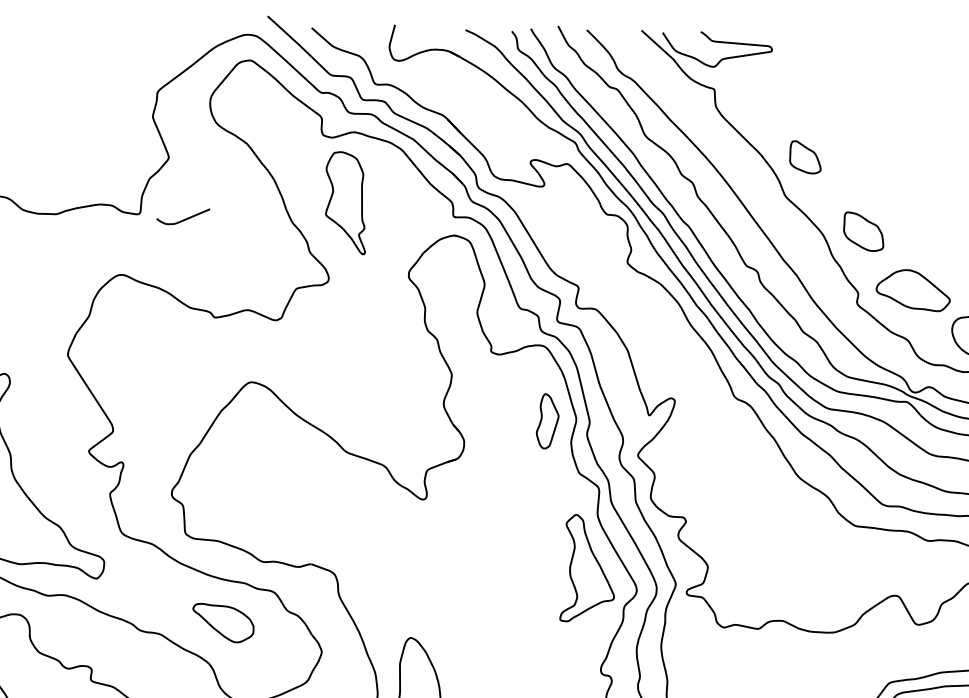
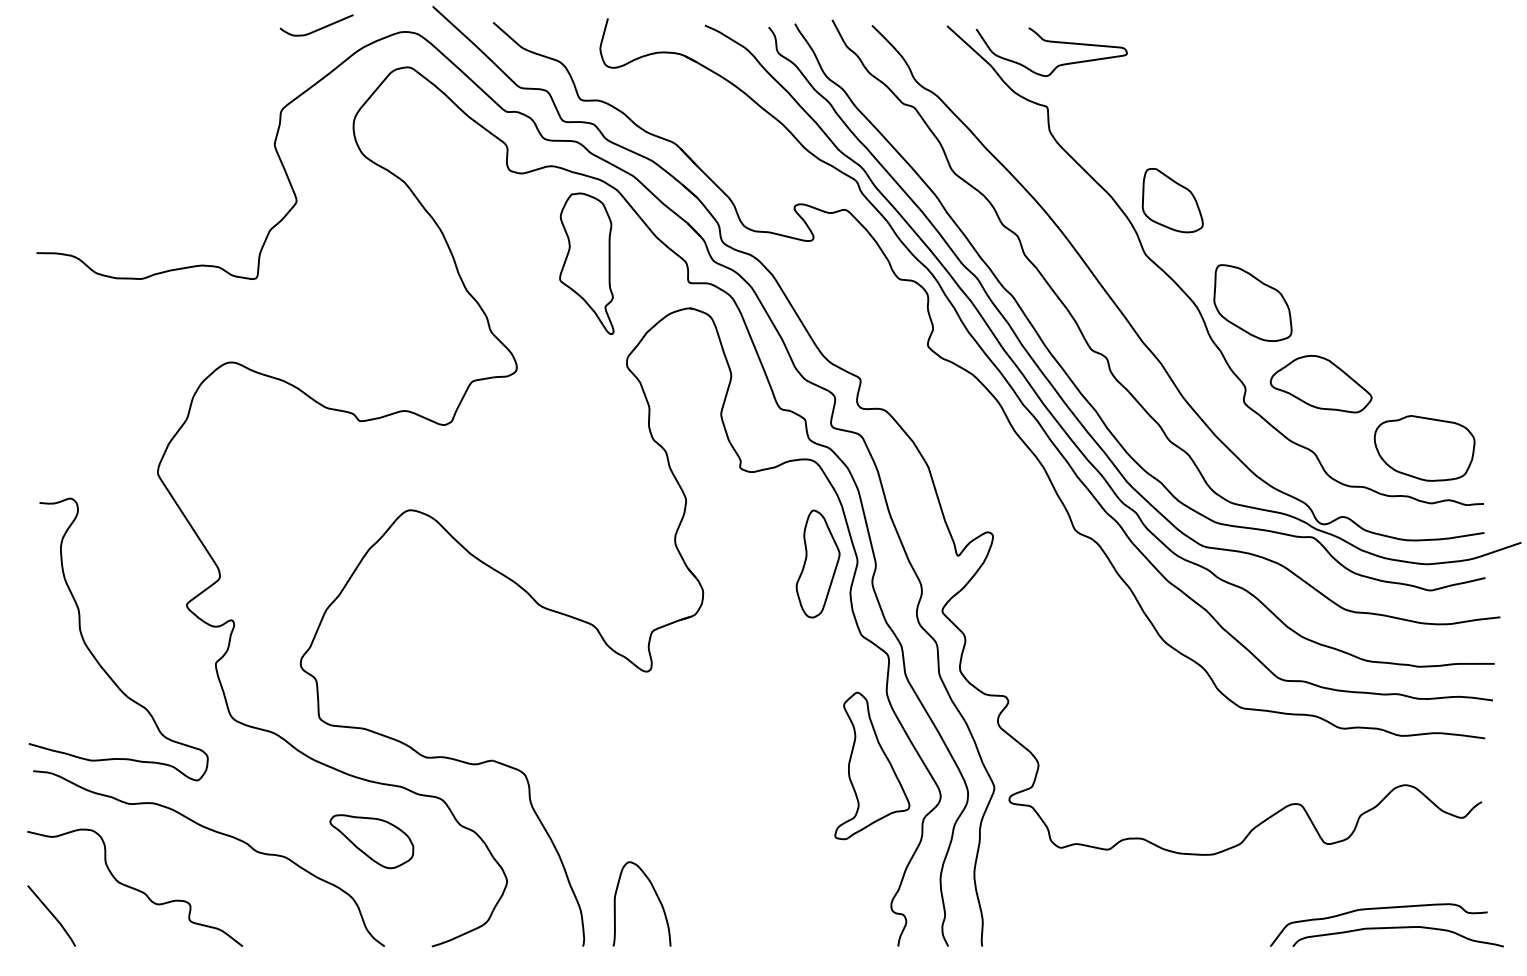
part: (805, 157) -> (1172, 200), size x1.43
part: (345, 203) -> (586, 263), moved
curve: (184, 218) -> (318, 28), moved
part: (863, 231) -> (1252, 302), size x1.43
part: (547, 420) -> (817, 563), size x1.43

